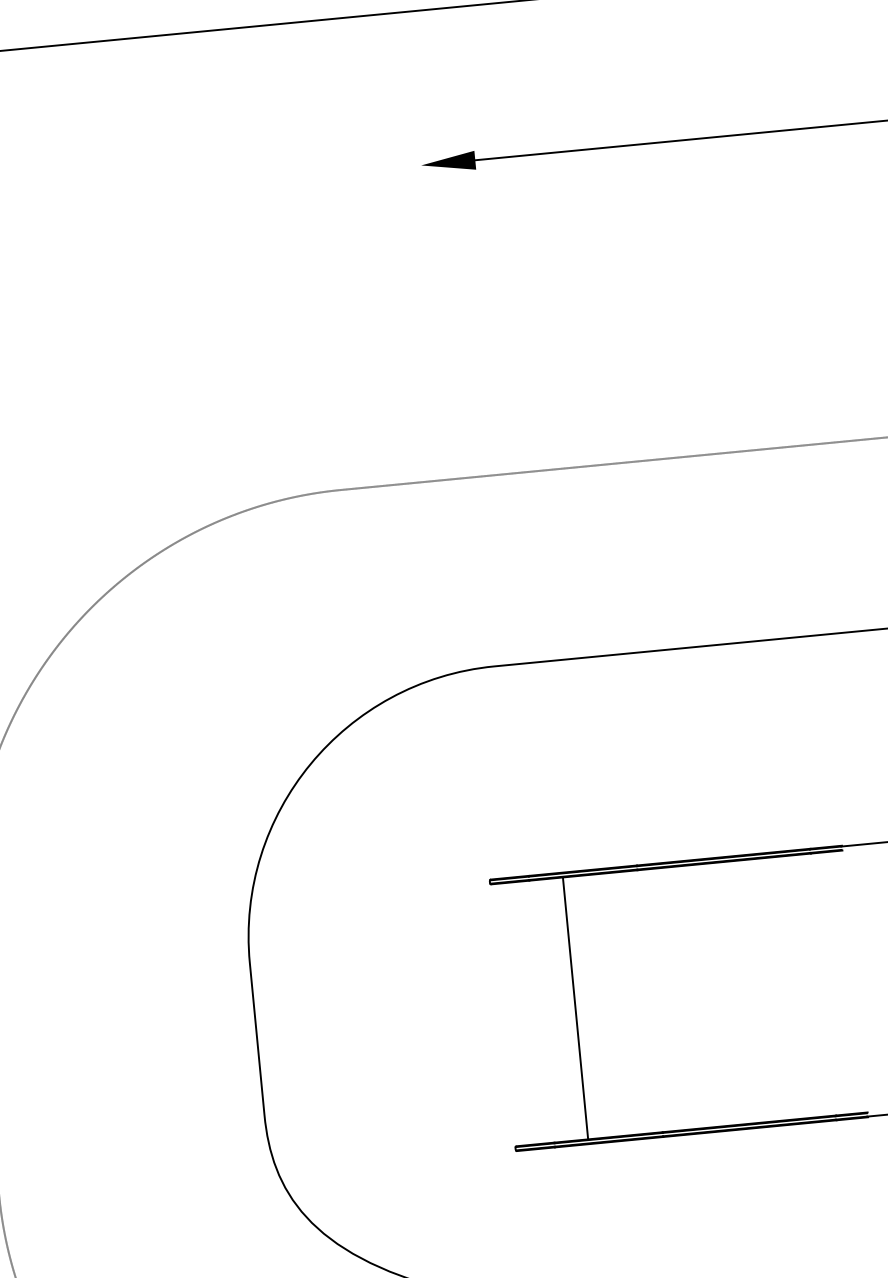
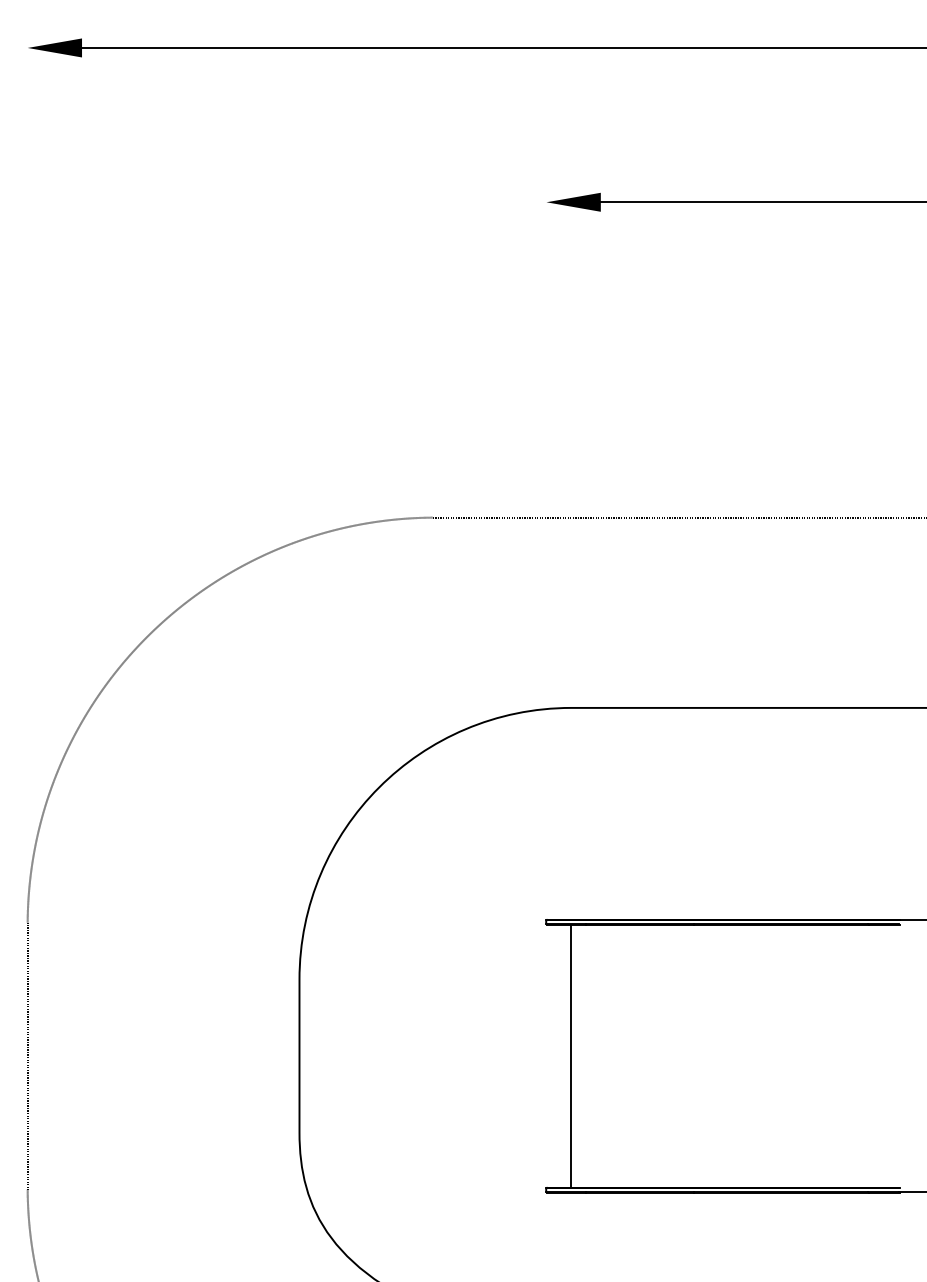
line: (575, 1007) -> (571, 1055), moved

